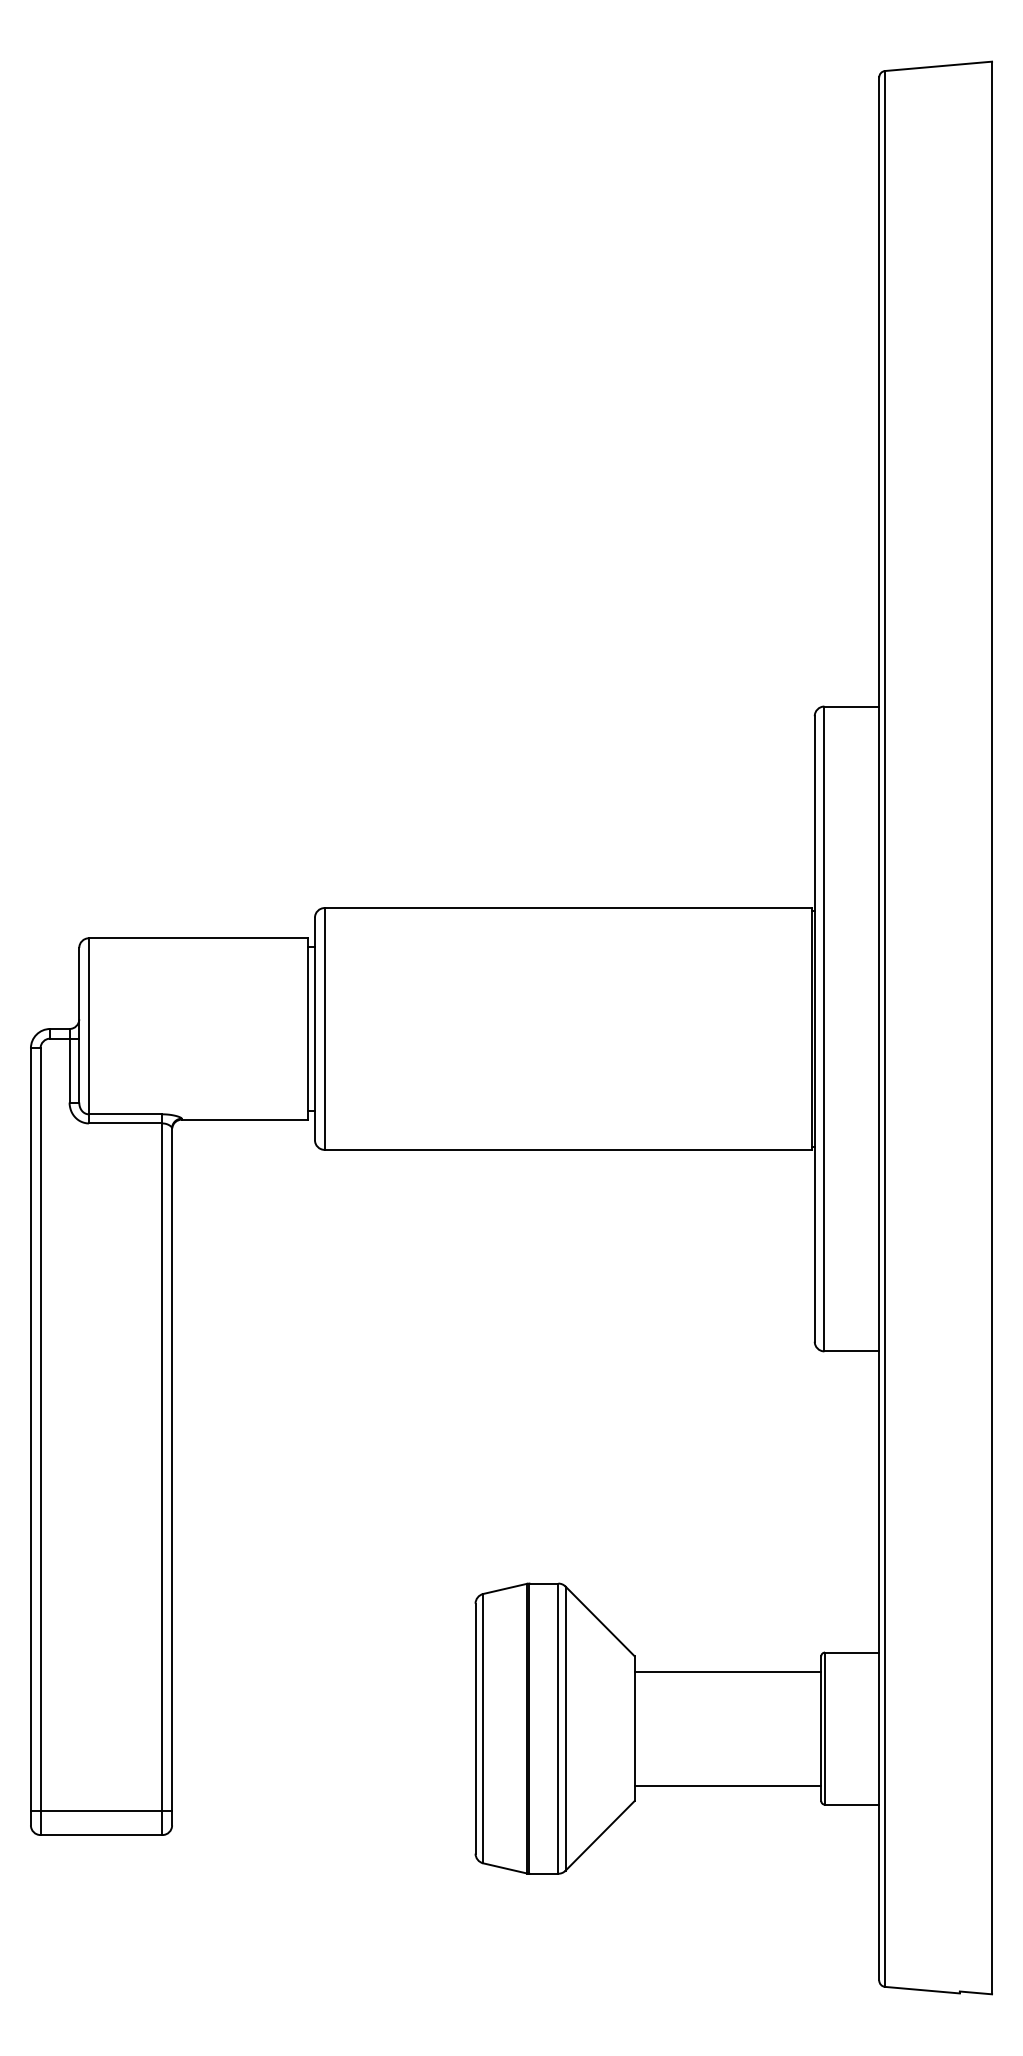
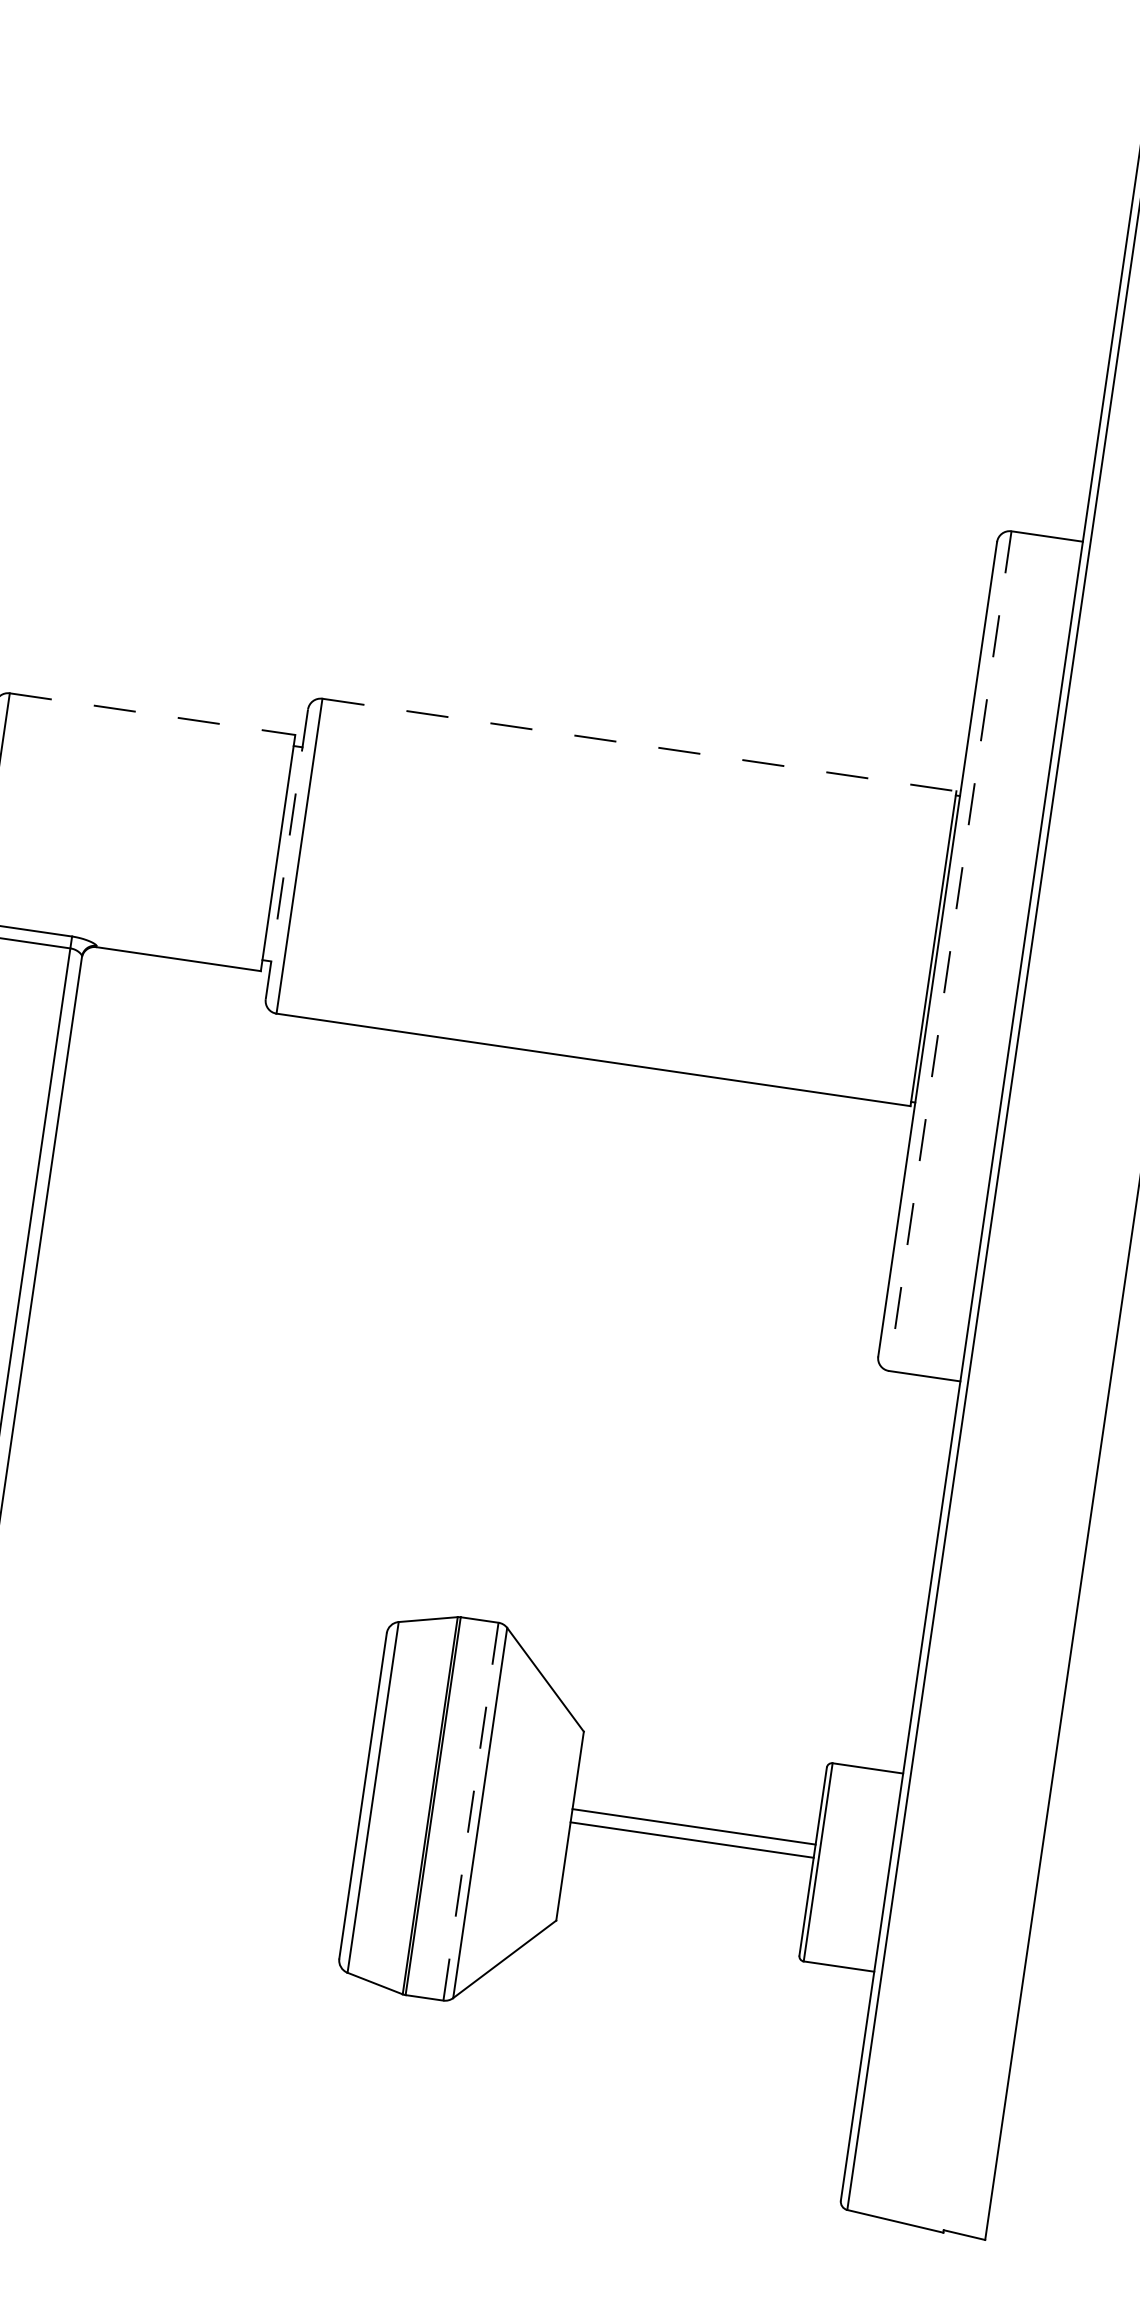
line: (568, 908) -> (639, 745), solid -> dashed
line: (198, 938) -> (152, 714), solid -> dashed
line: (314, 1029) -> (286, 854), solid -> dashed
line: (824, 1029) -> (950, 951), solid -> dashed
line: (727, 1671) -> (693, 1826), moved
line: (558, 1728) -> (471, 1811), solid -> dashed
line: (727, 1785) -> (691, 1839), moved

